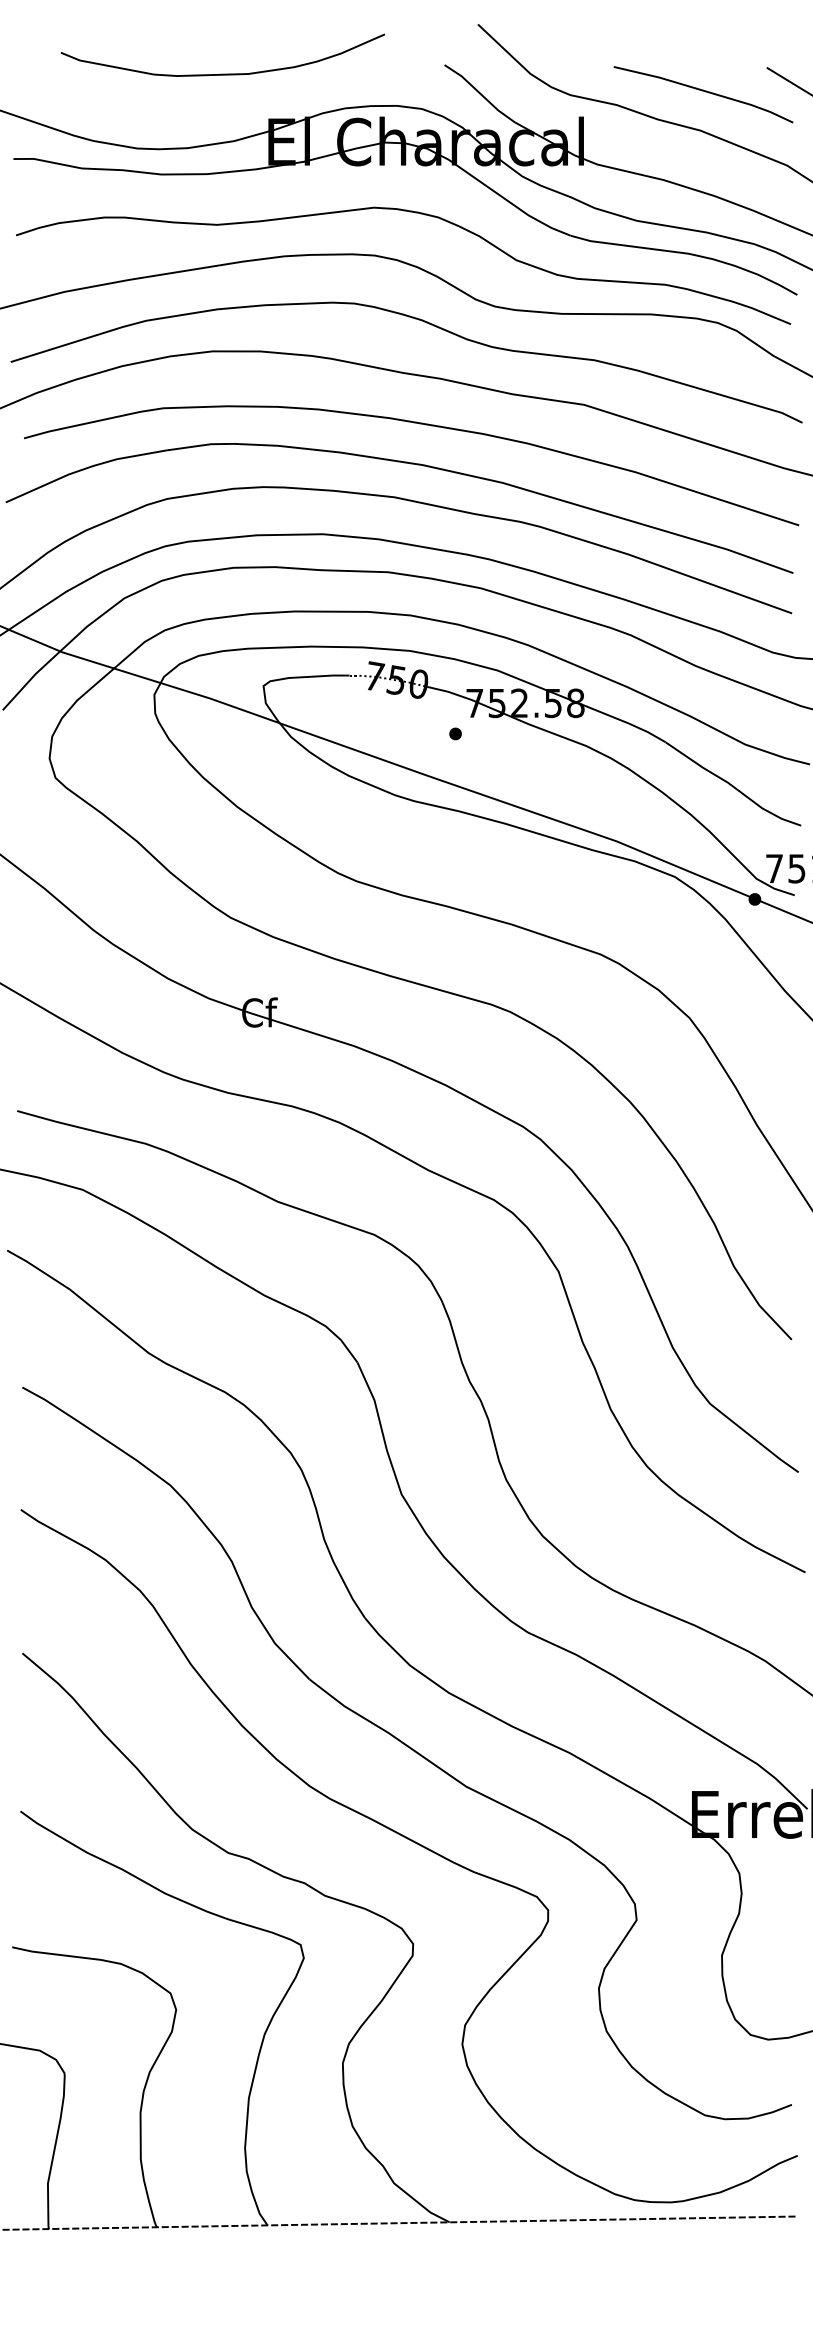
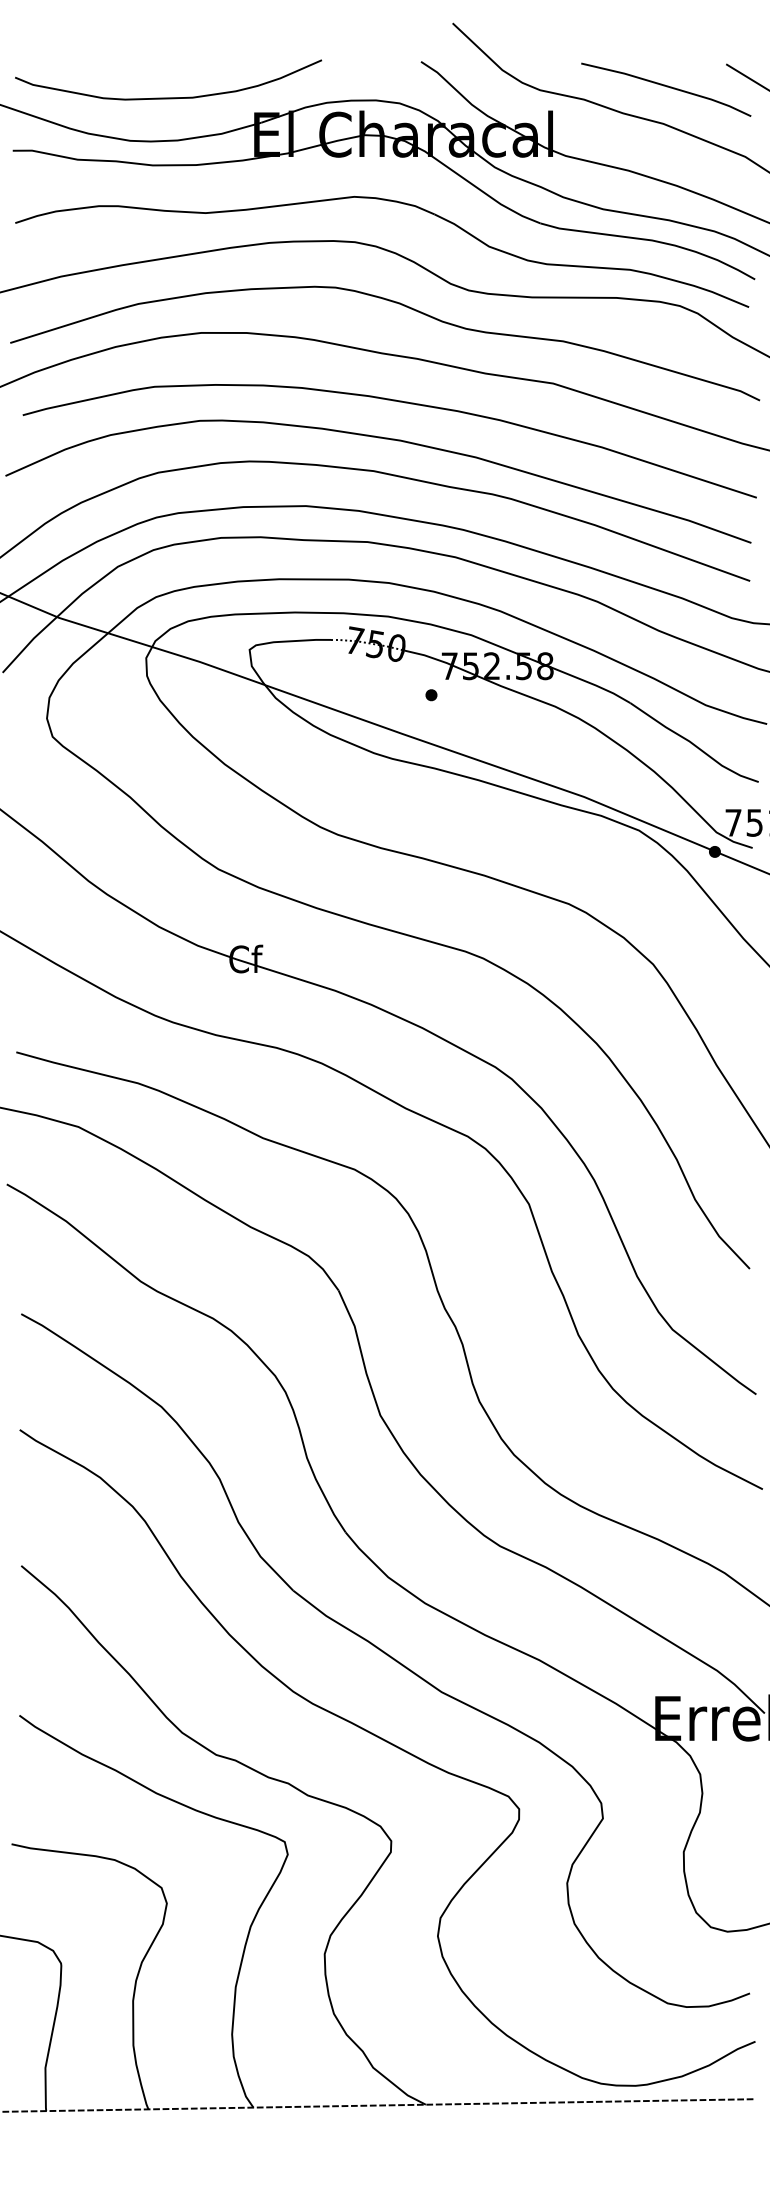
curve: (222, 73) -> (168, 97), moved

